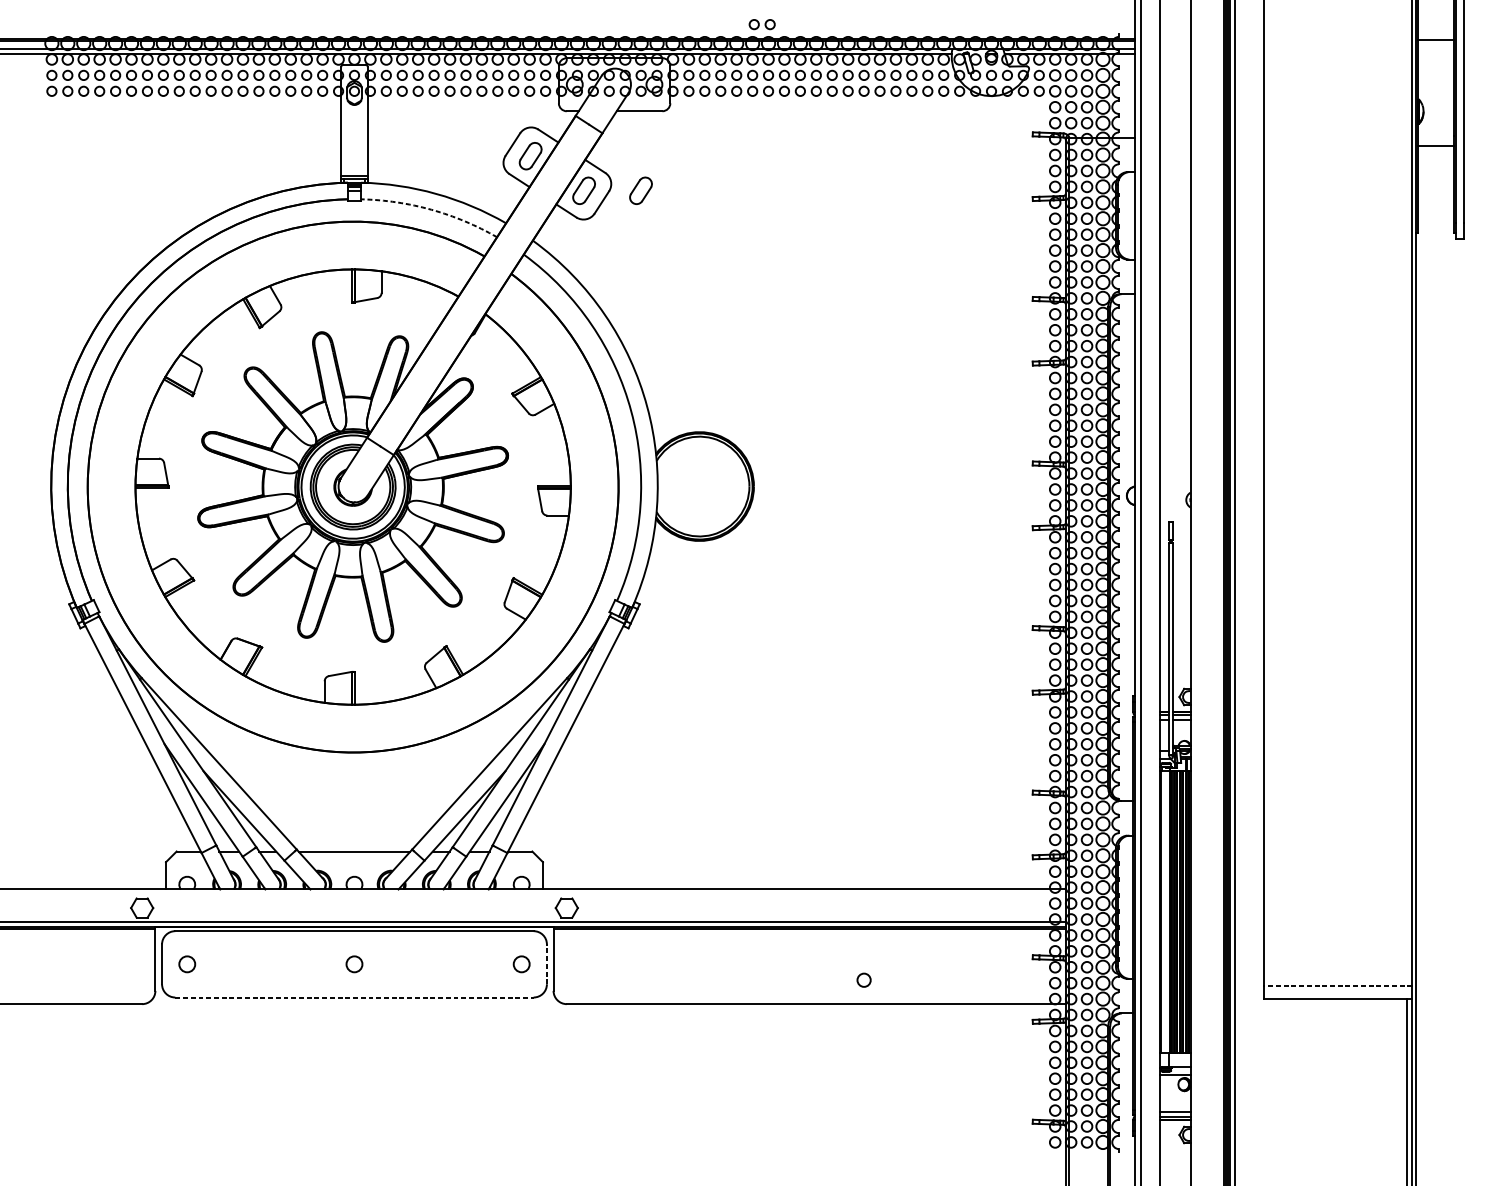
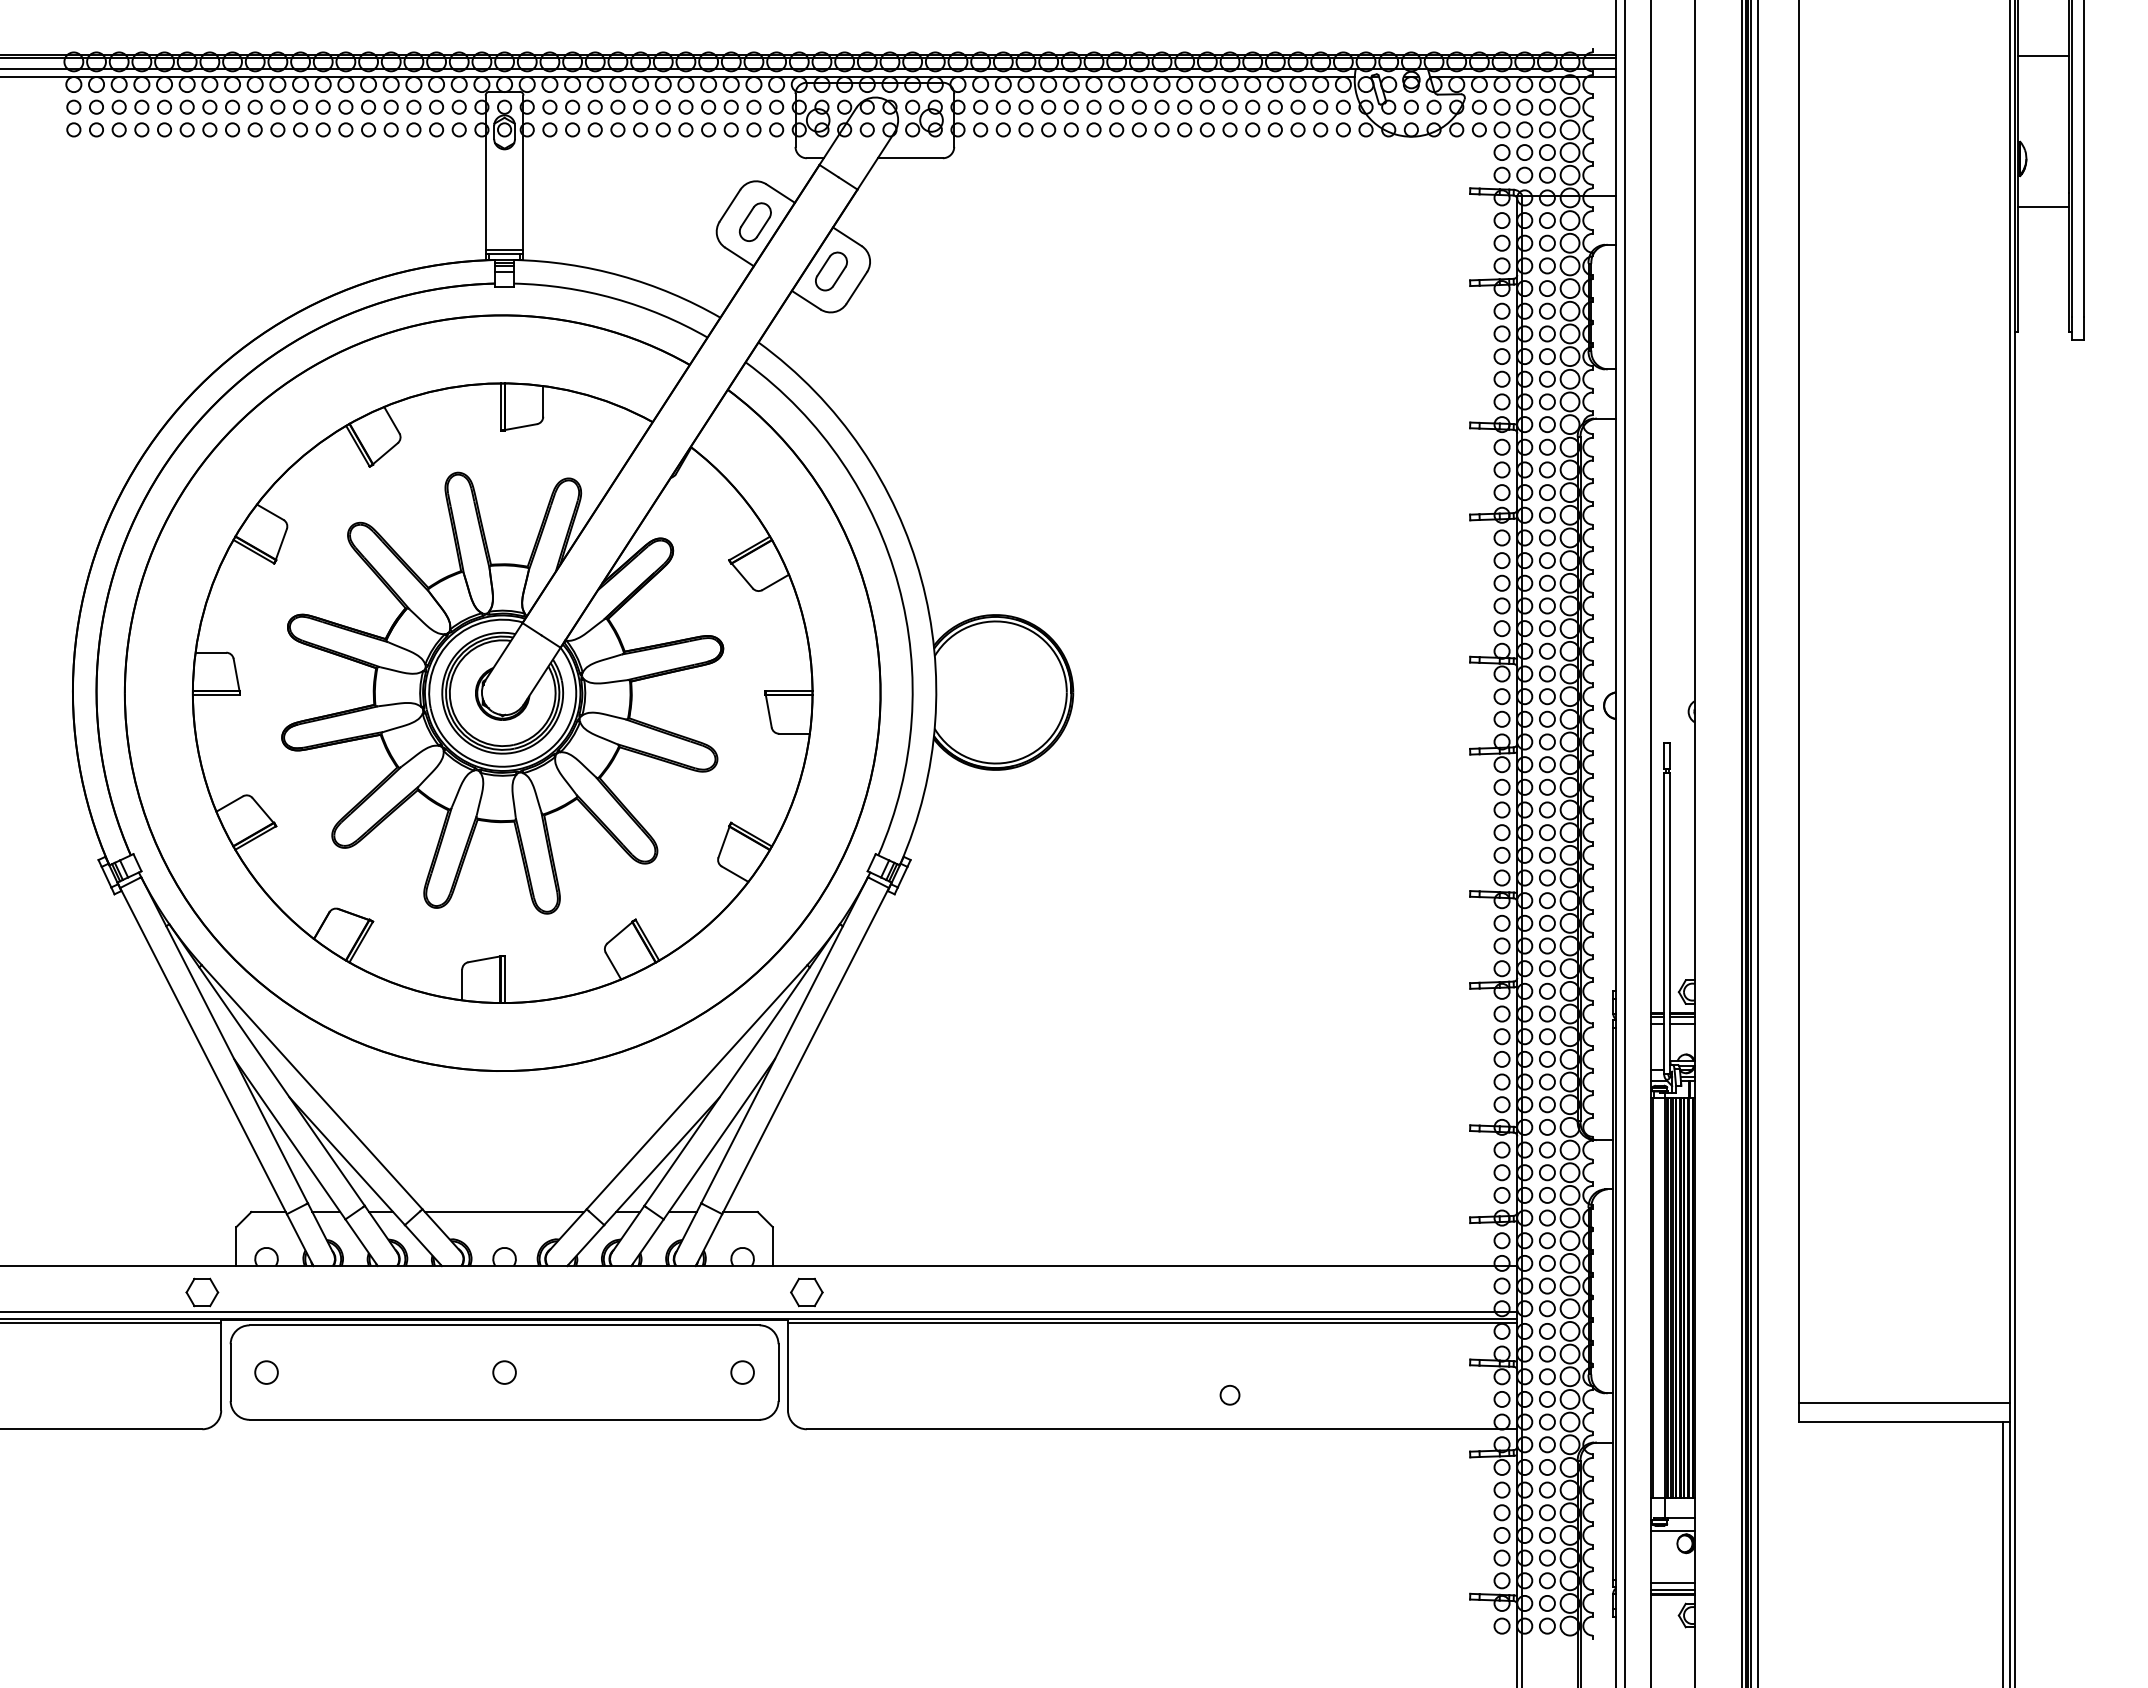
part: (761, 24) -> (1084, 34), removed
part: (641, 190) -> (912, 271), removed
arc: (431, 209) -> (614, 298), dashed -> solid
line: (546, 964) -> (778, 1372), dashed -> solid
line: (1337, 986) -> (1904, 1403), dashed -> solid
line: (355, 997) -> (505, 1419), dashed -> solid

